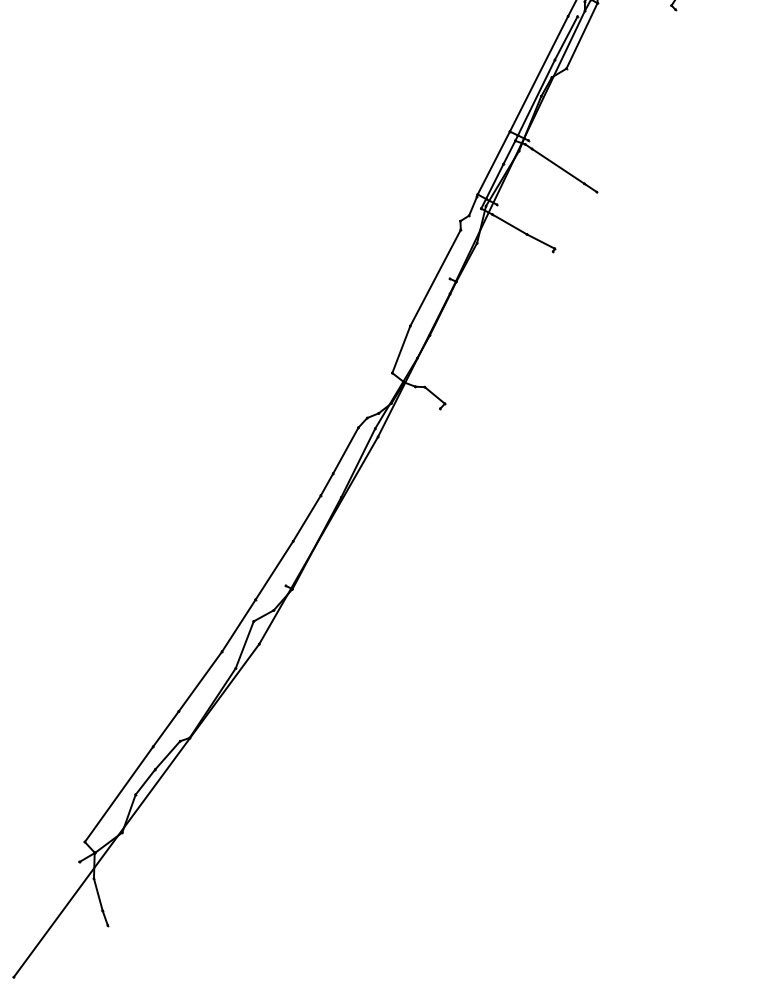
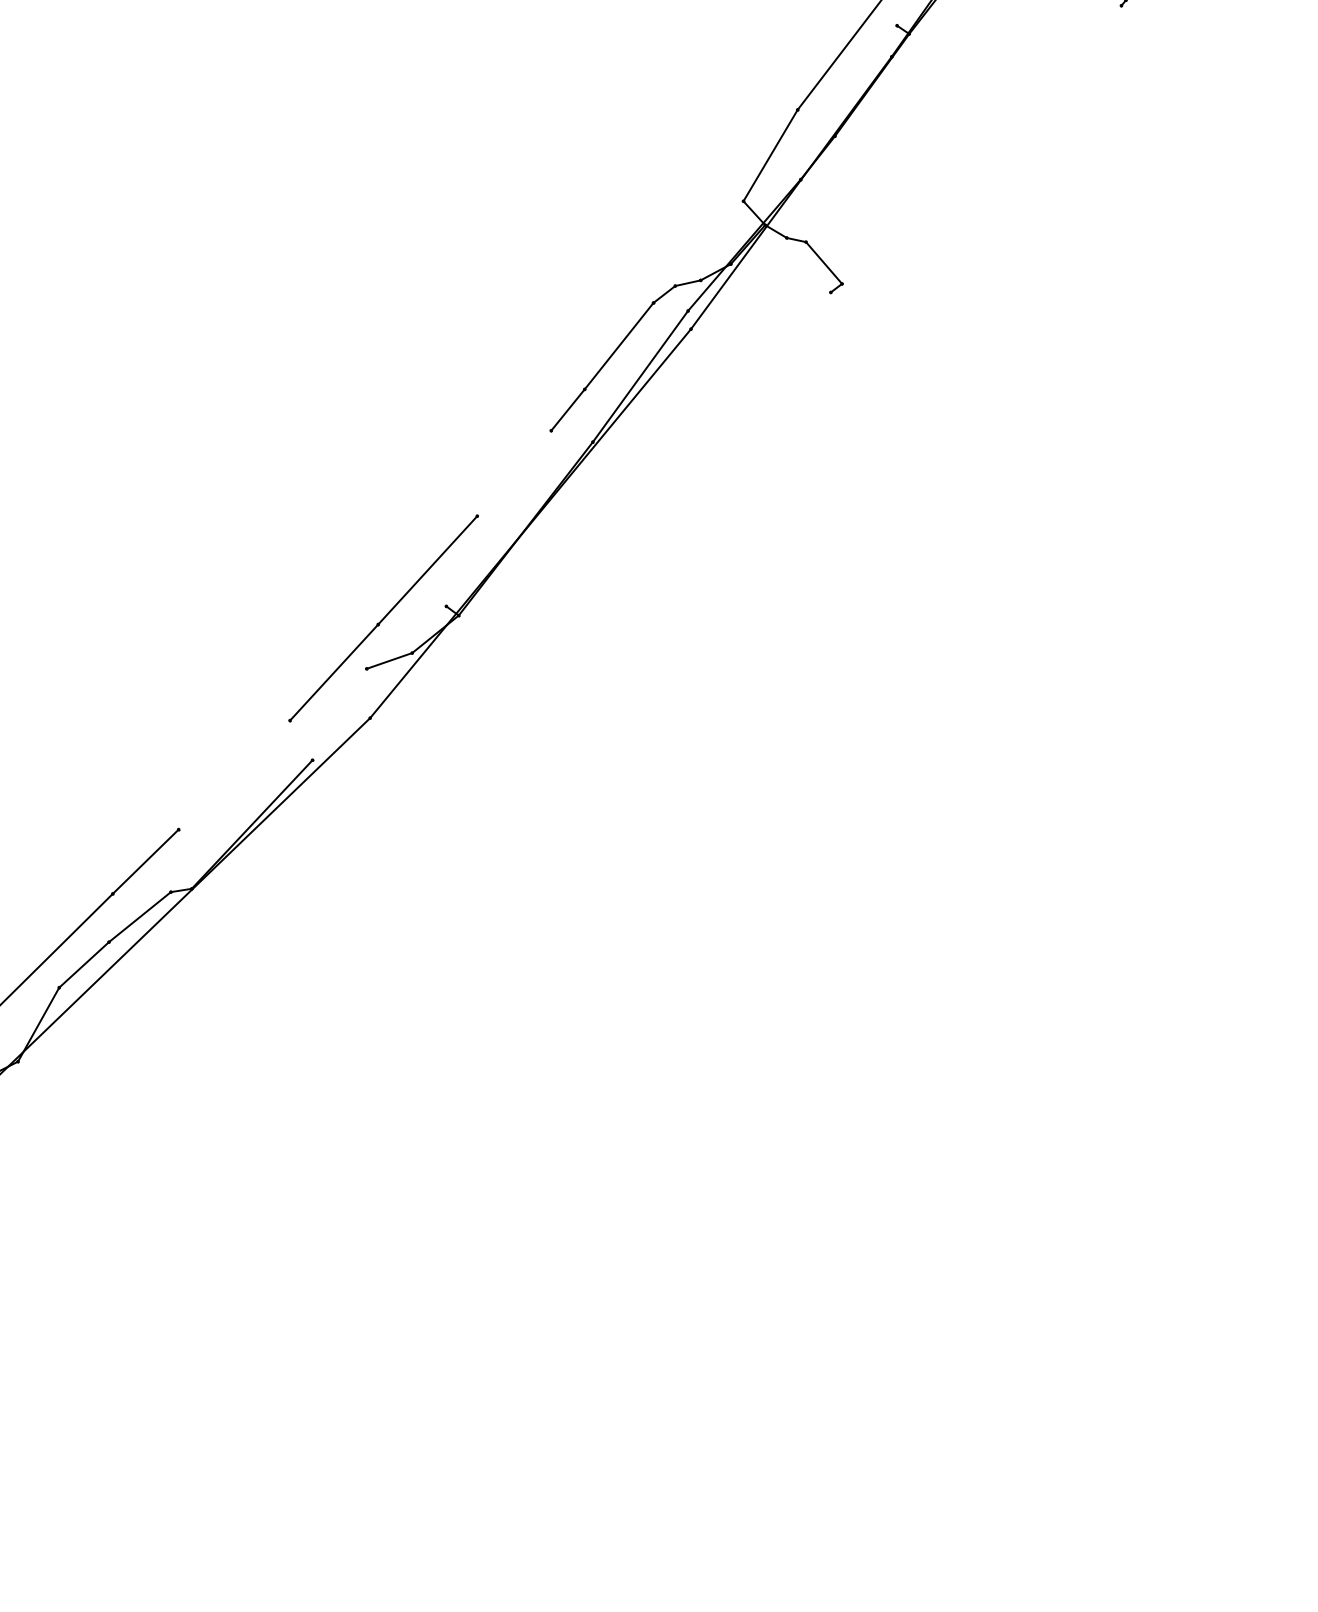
line: (306, 518) -> (513, 473), removed
line: (244, 644) -> (339, 713), removed
line: (200, 681) -> (234, 775), removed

